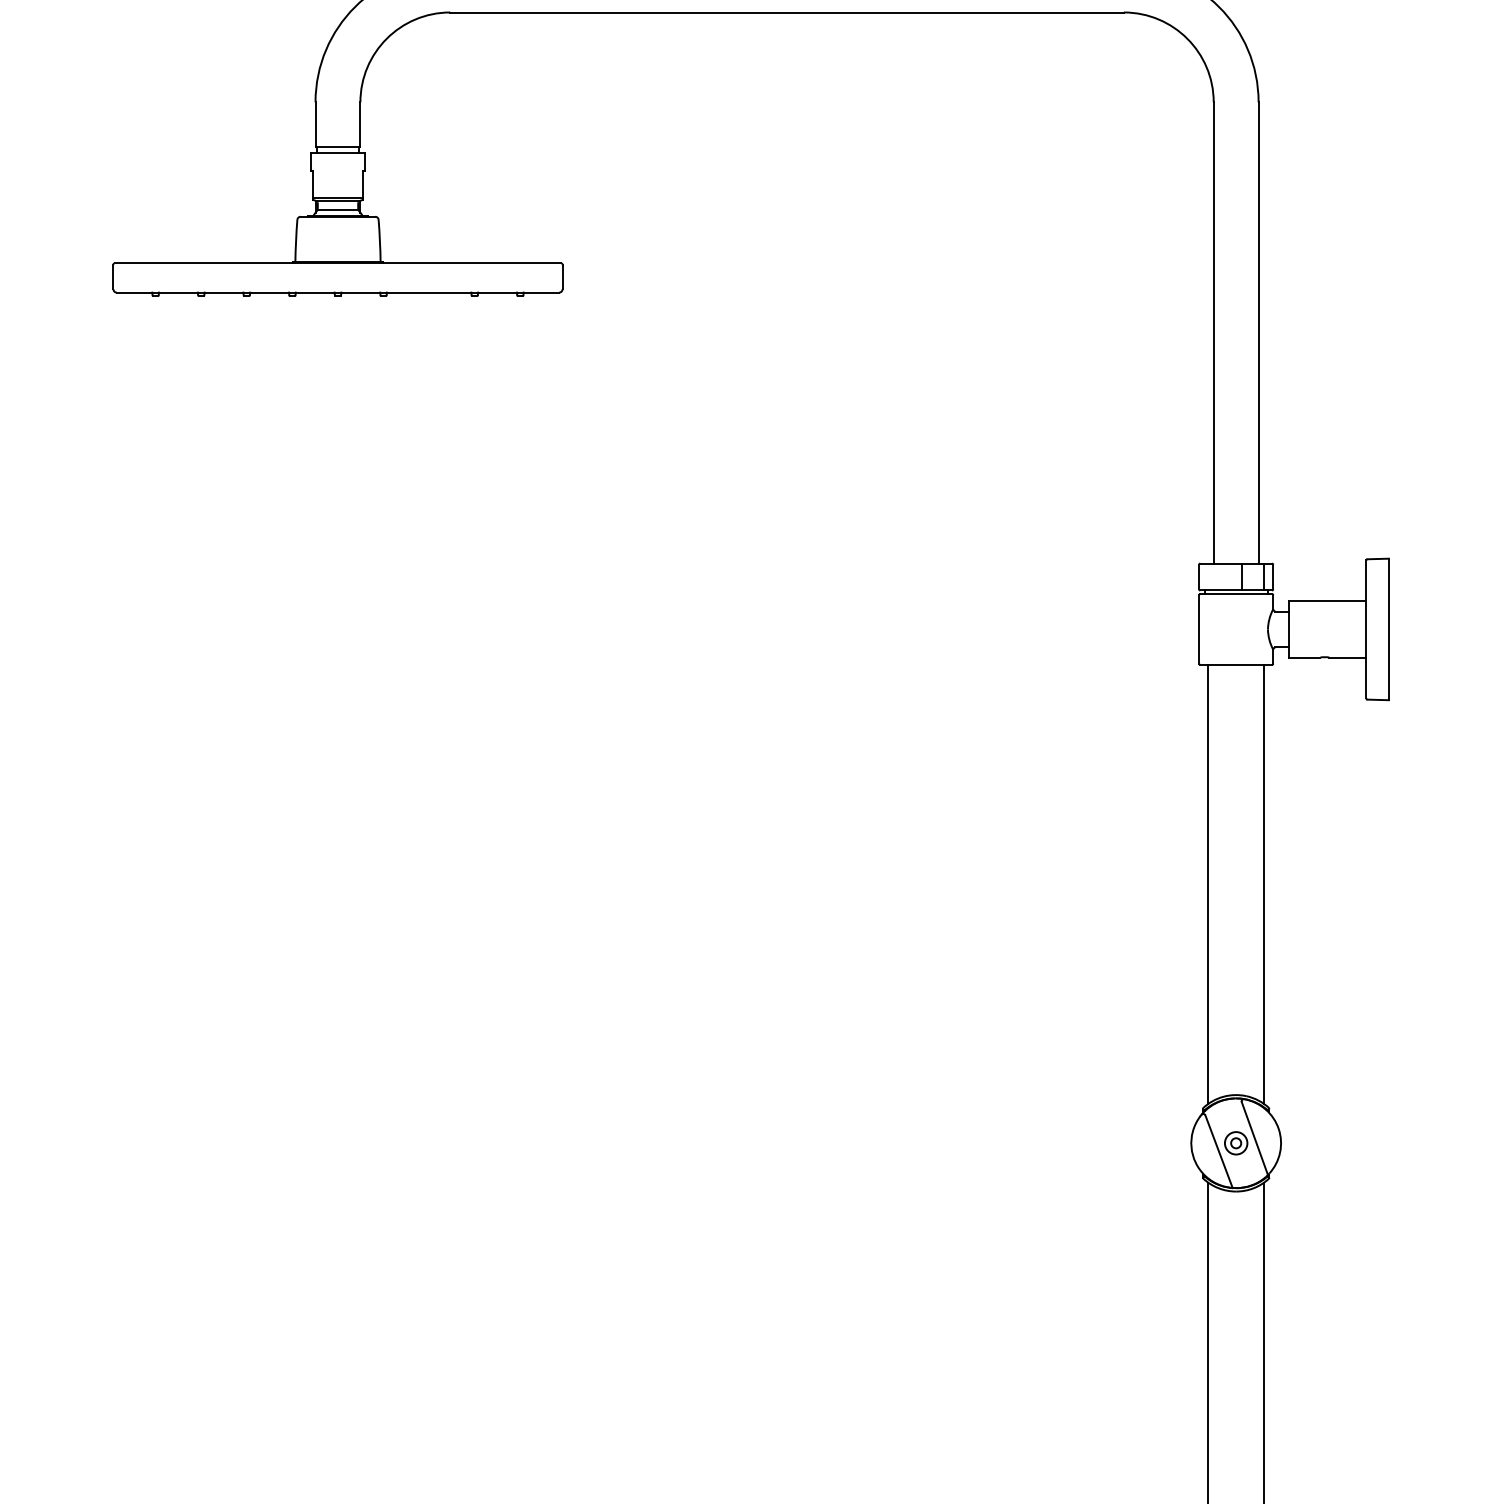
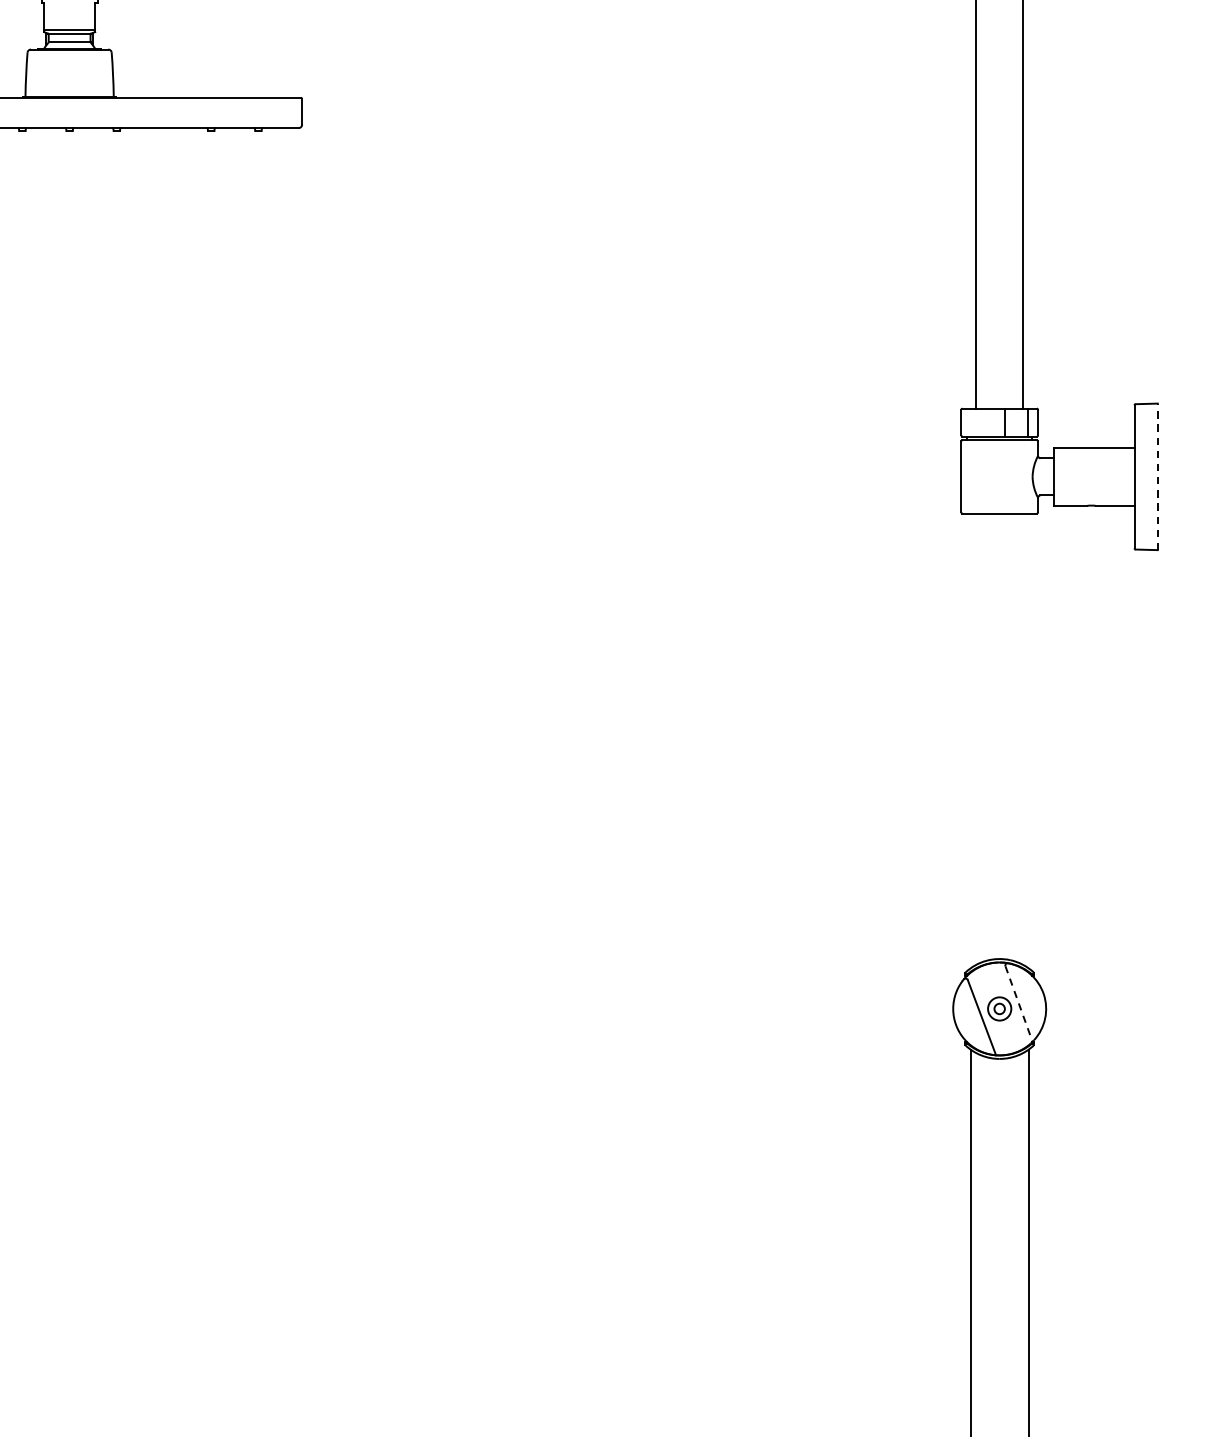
line: (1388, 629) -> (1157, 476), solid -> dashed
line: (1208, 884) -> (971, 740), removed
line: (1264, 884) -> (1029, 740), removed
line: (1254, 1138) -> (1018, 1003), solid -> dashed

